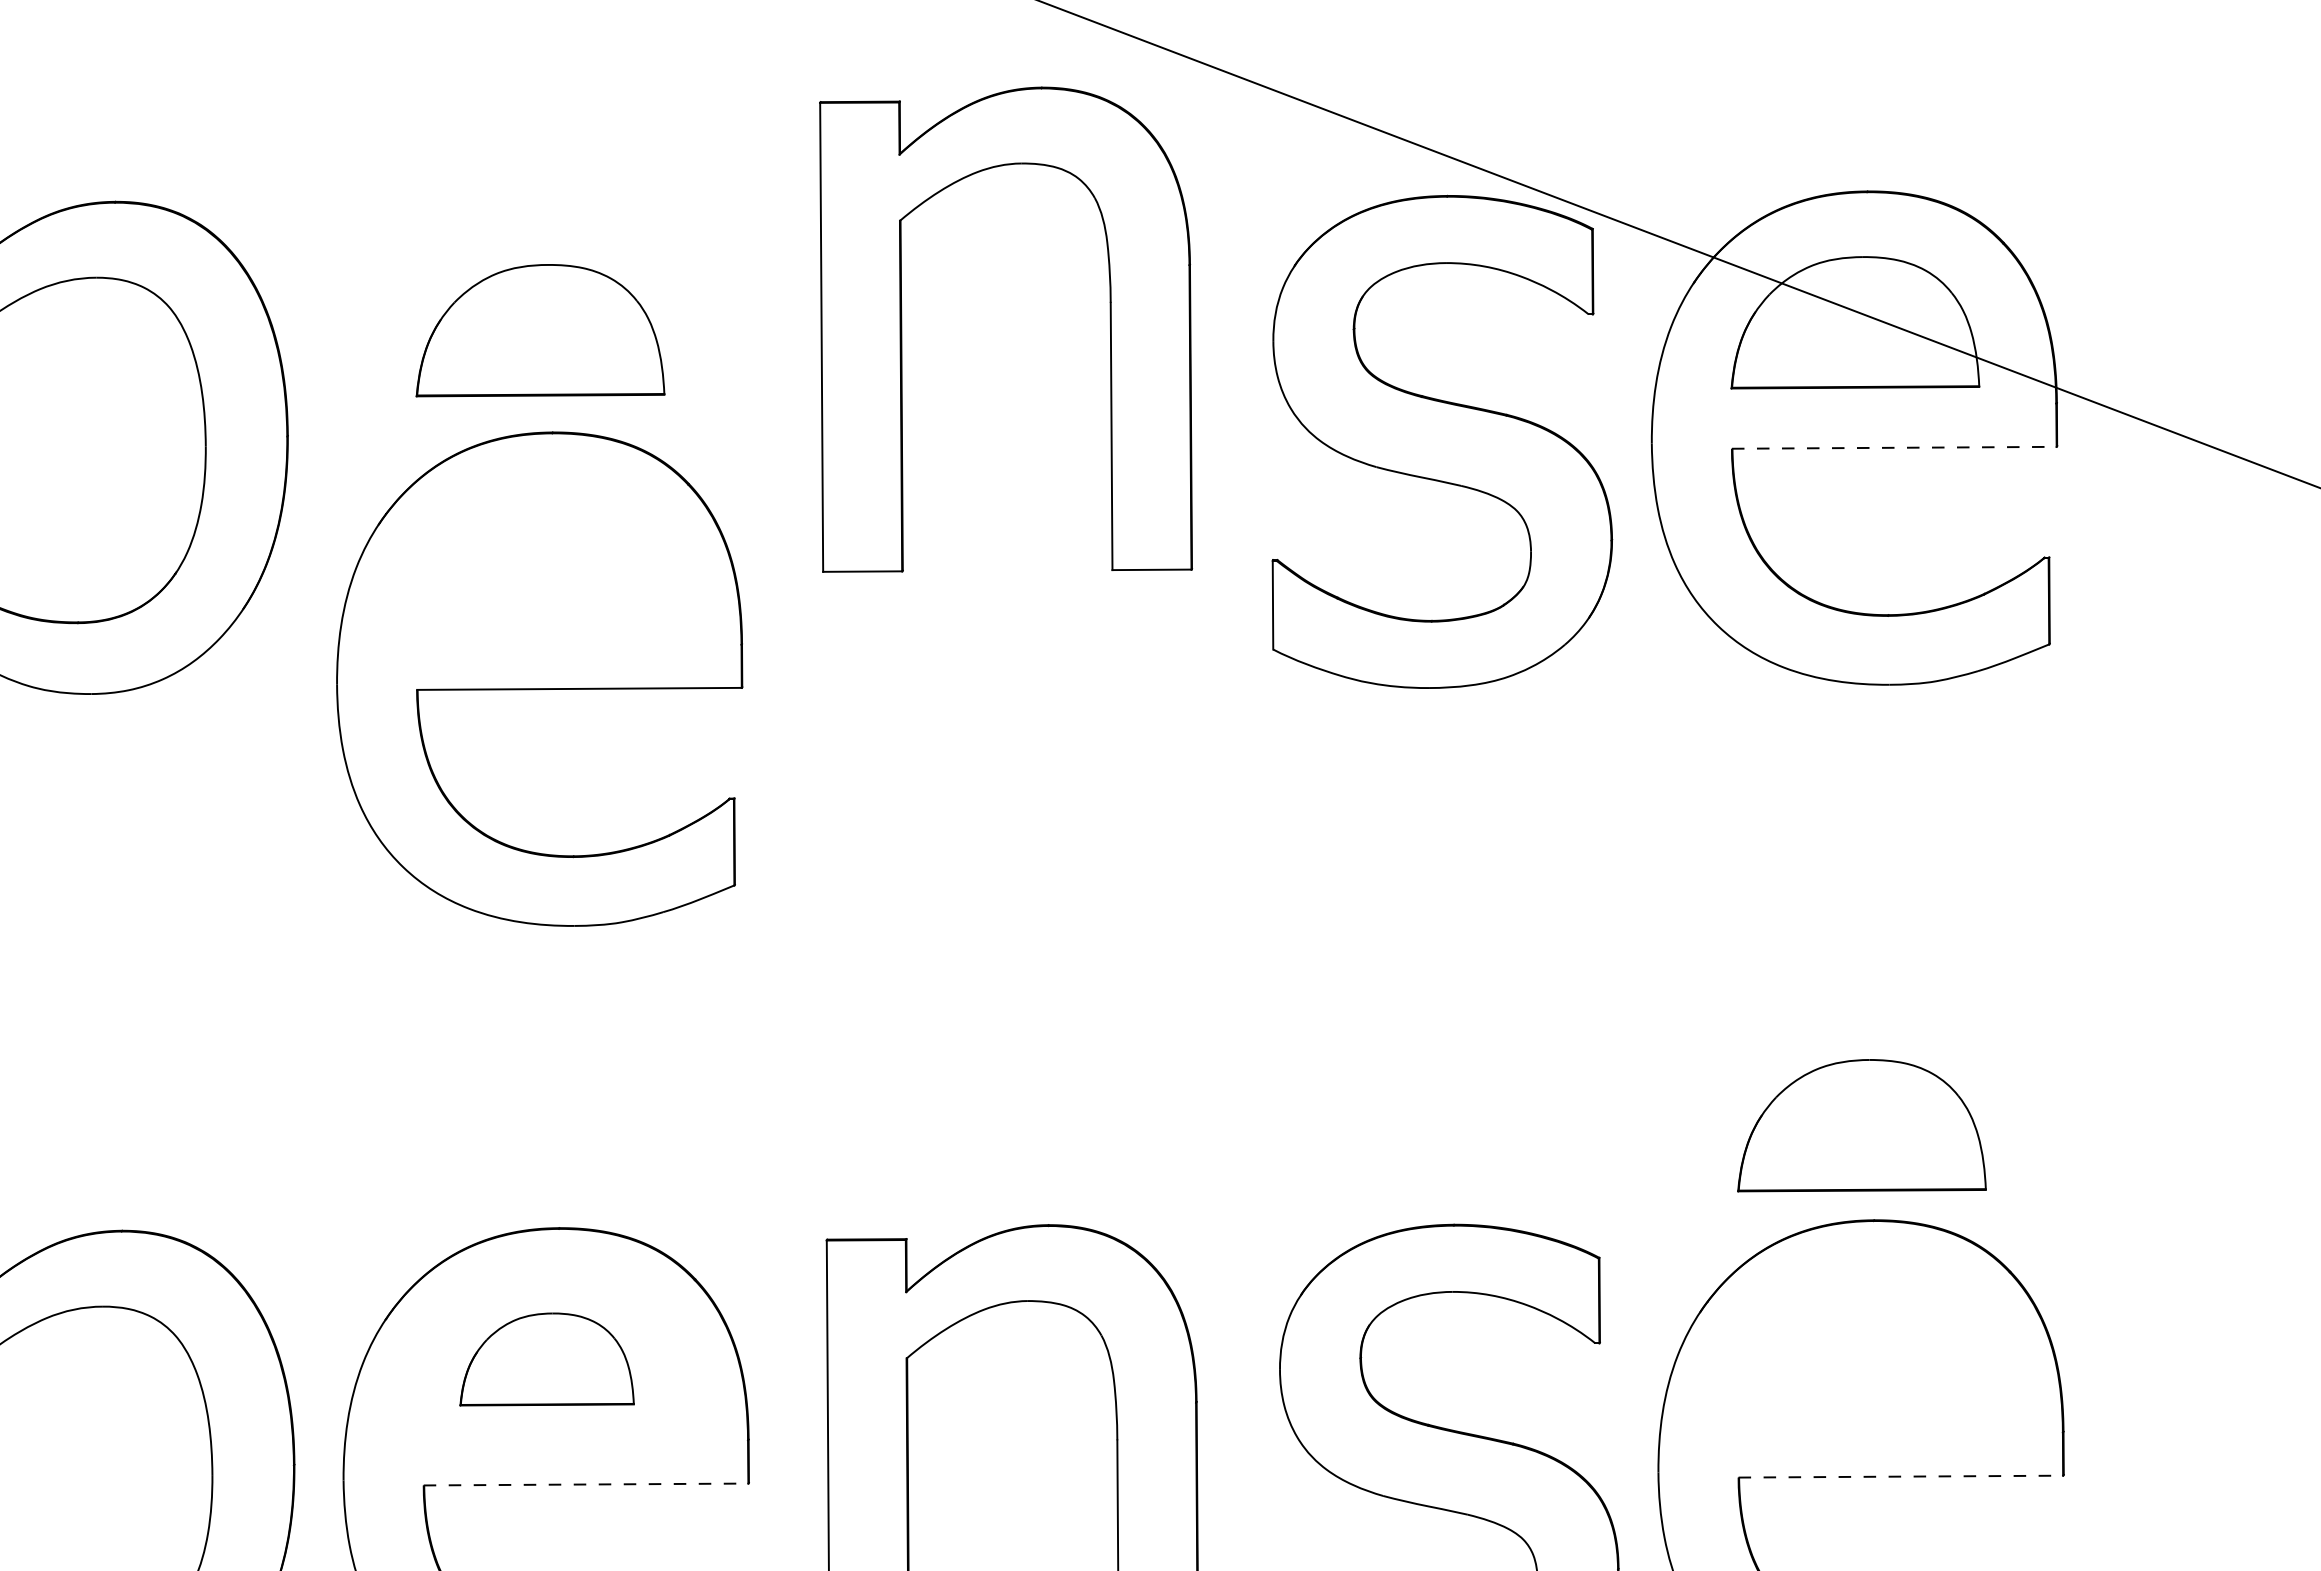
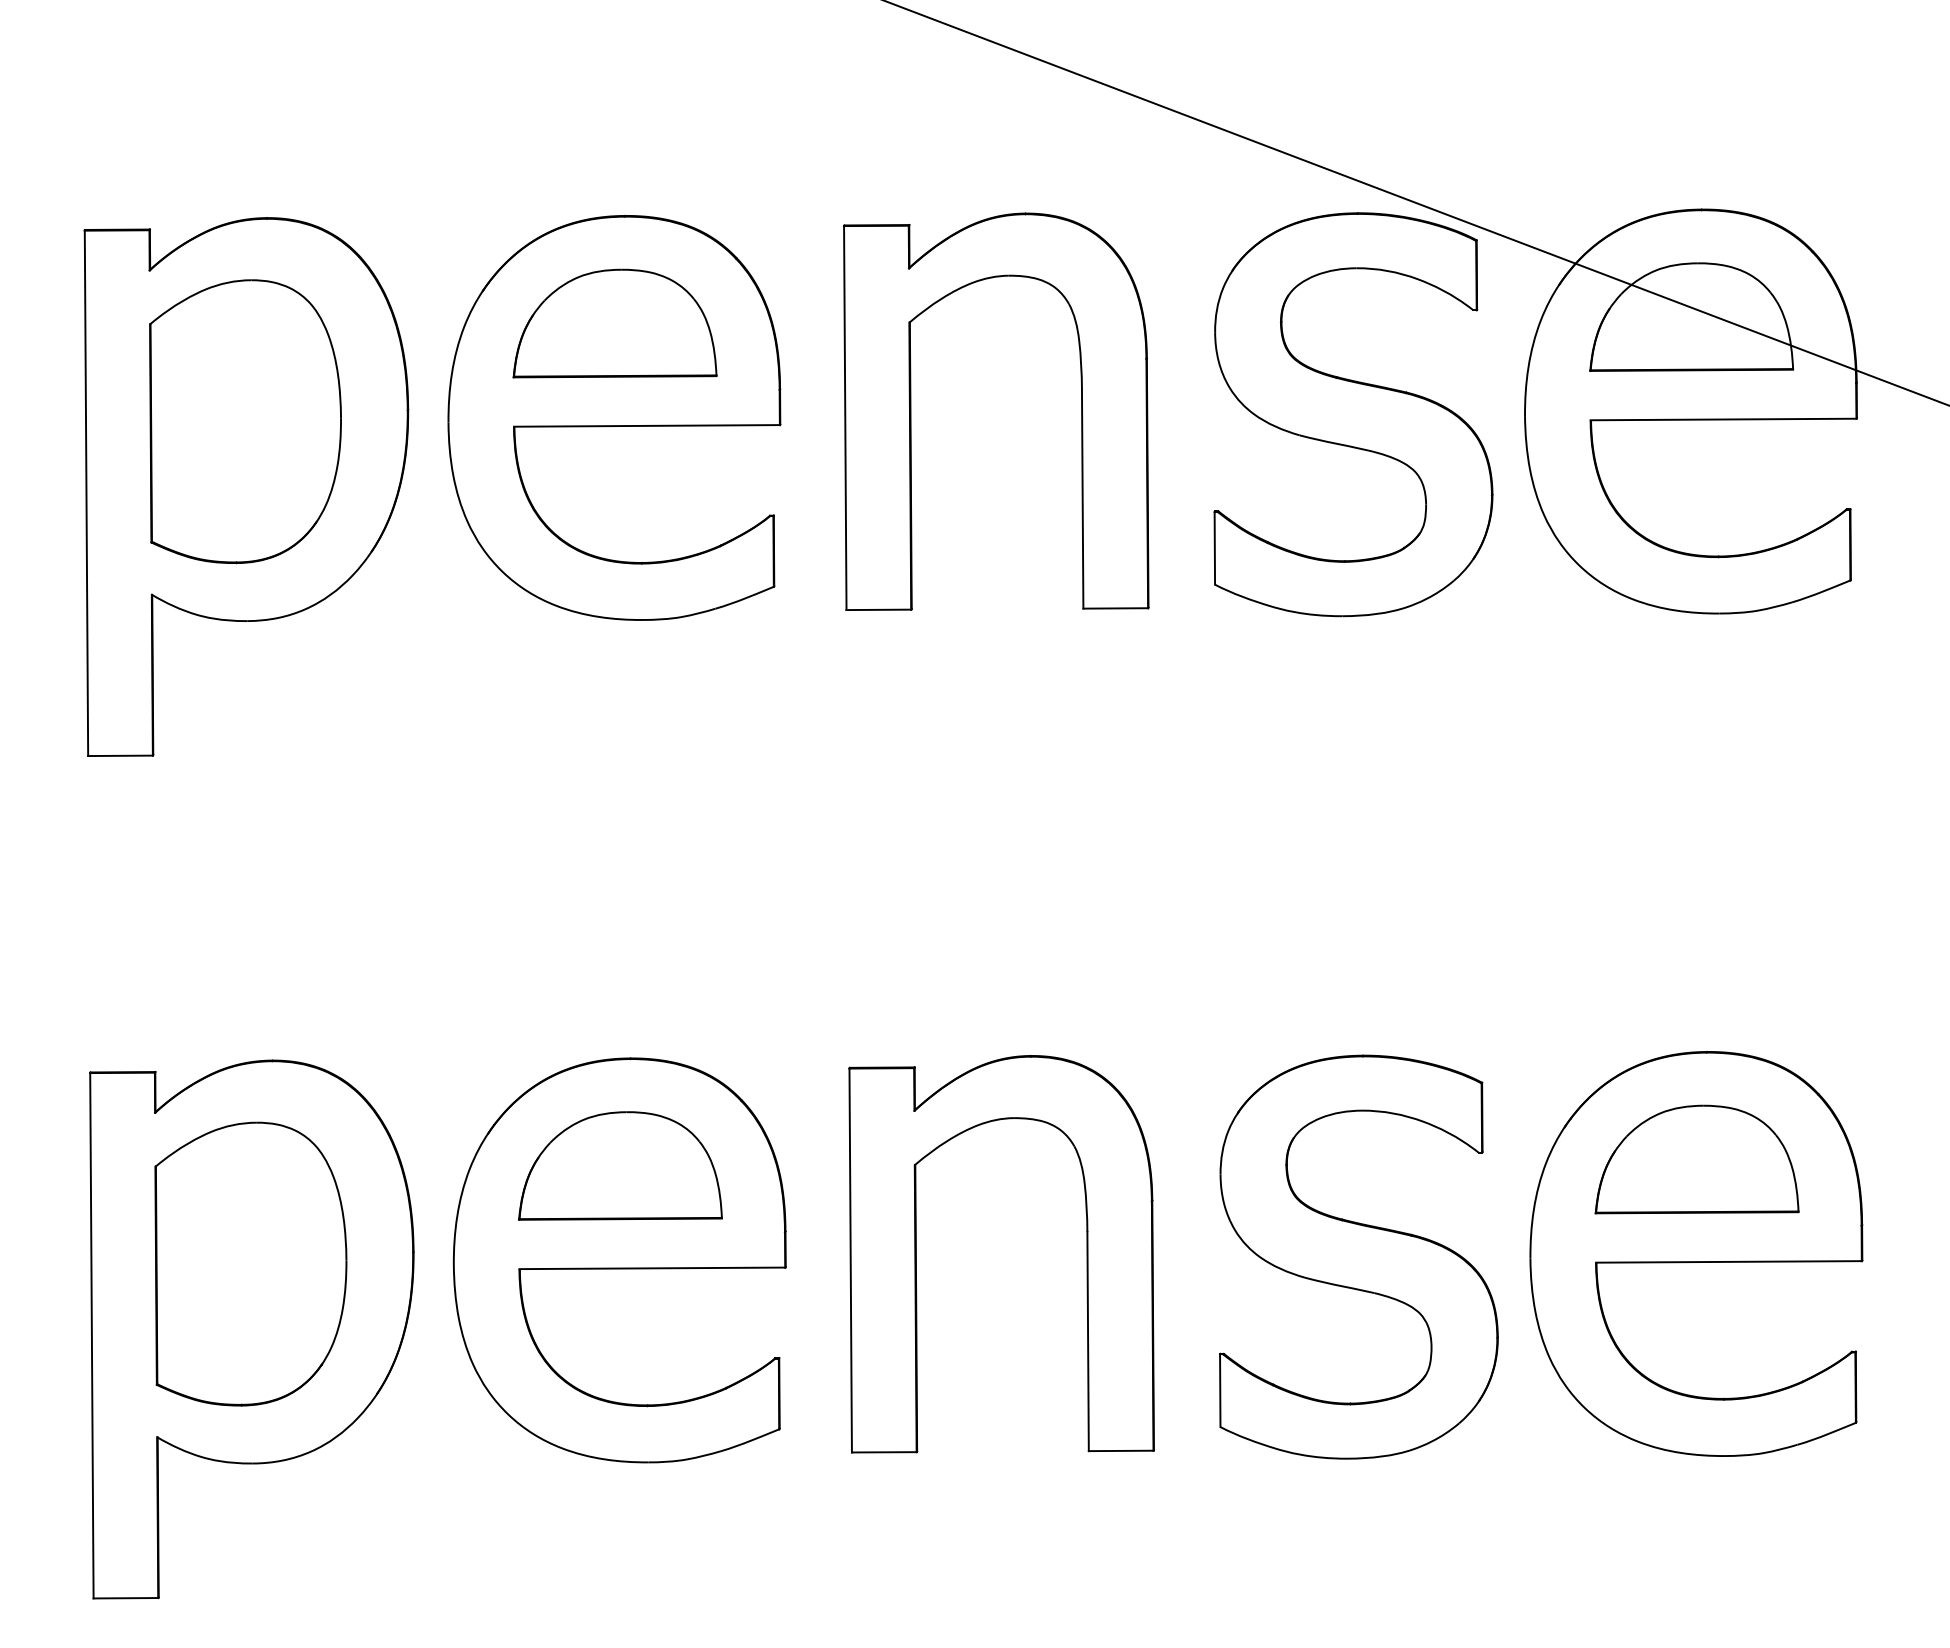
part: (902, 329) -> (911, 411), moved
line: (1894, 447) -> (1723, 419), dashed -> solid
part: (539, 678) -> (614, 417), moved
part: (1861, 1125) -> (1696, 1159), moved
part: (547, 1358) -> (620, 1165), size x1.43
line: (1900, 1476) -> (1728, 1261), dashed -> solid
line: (586, 1484) -> (652, 1268), dashed -> solid

